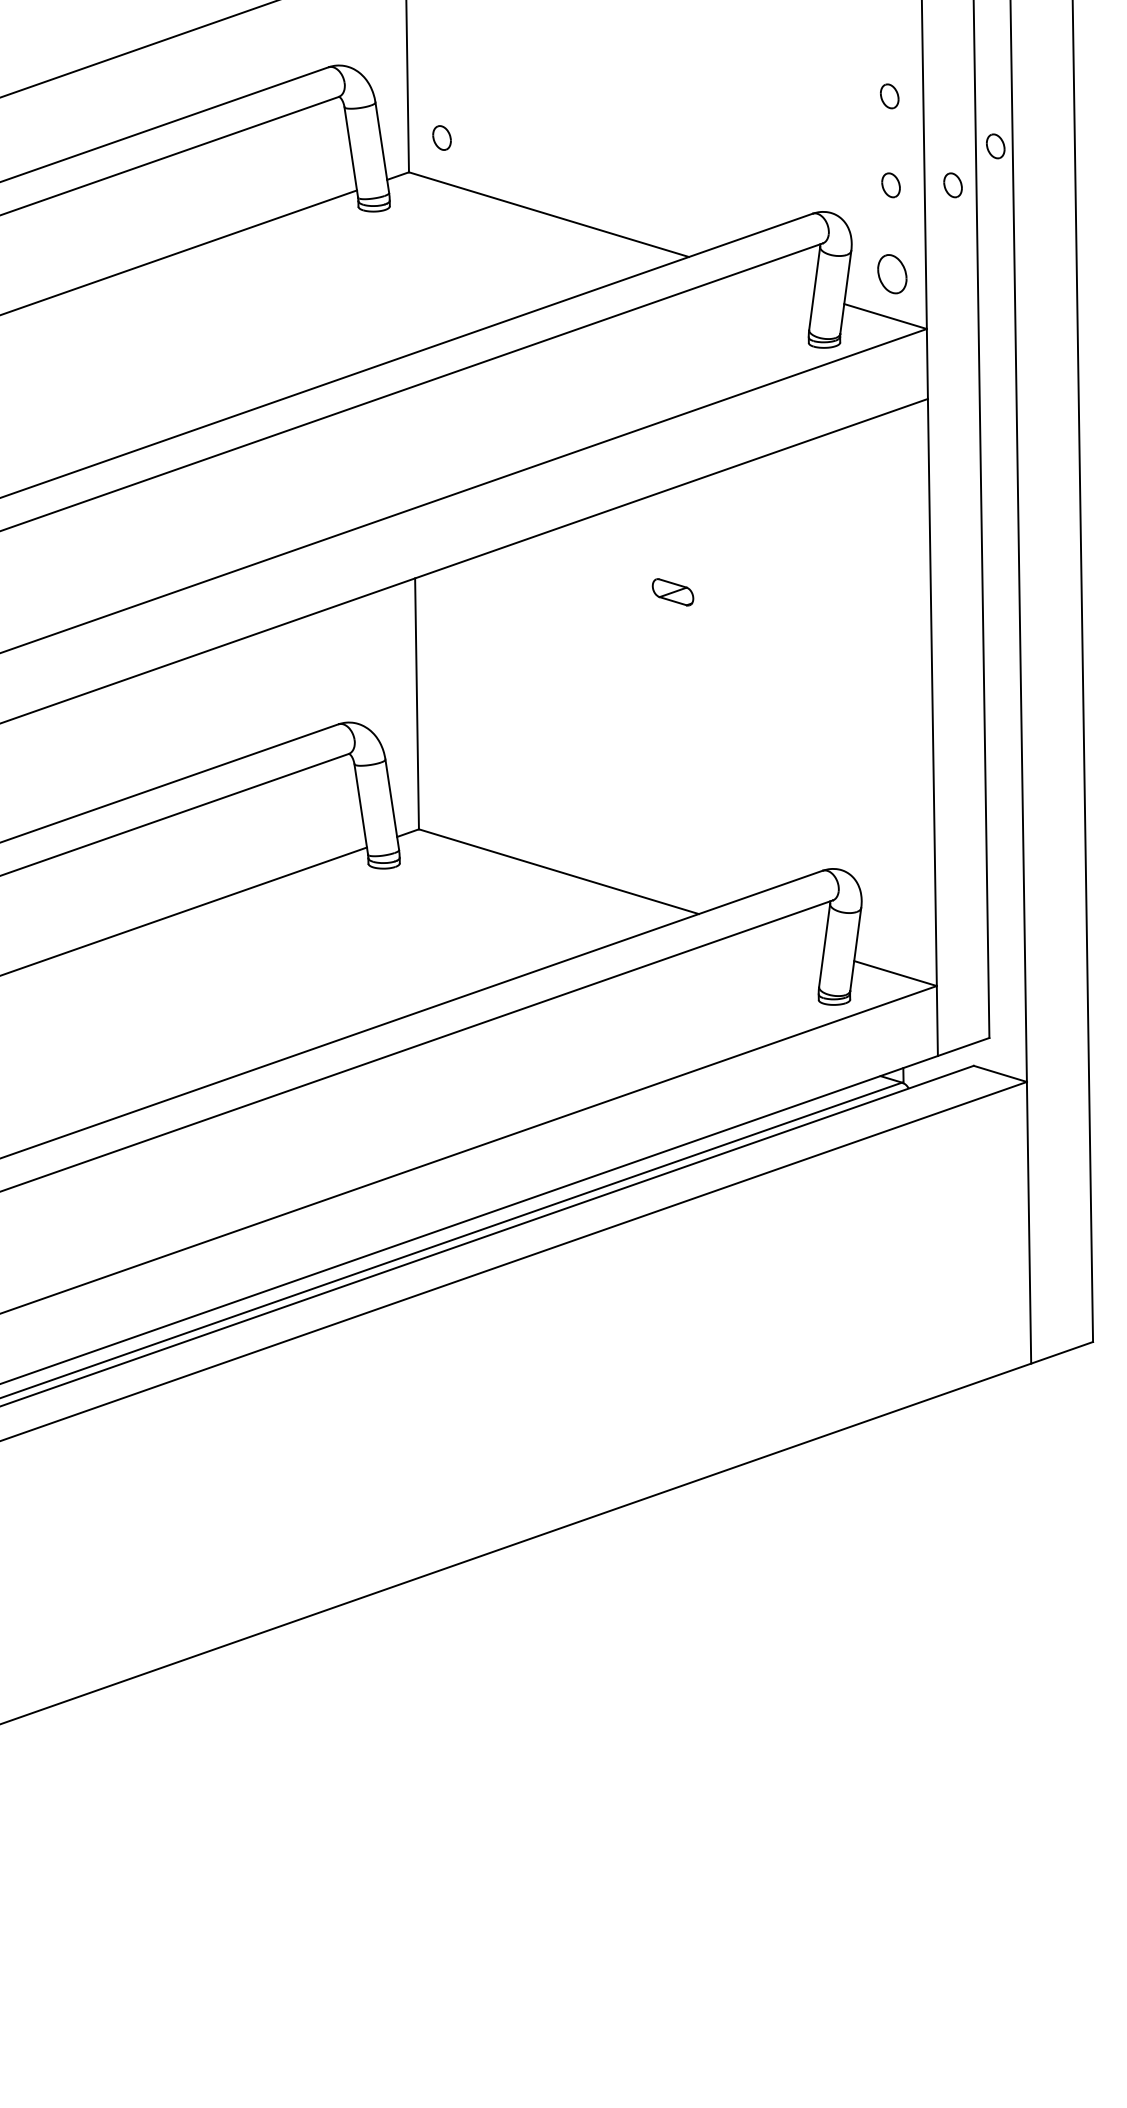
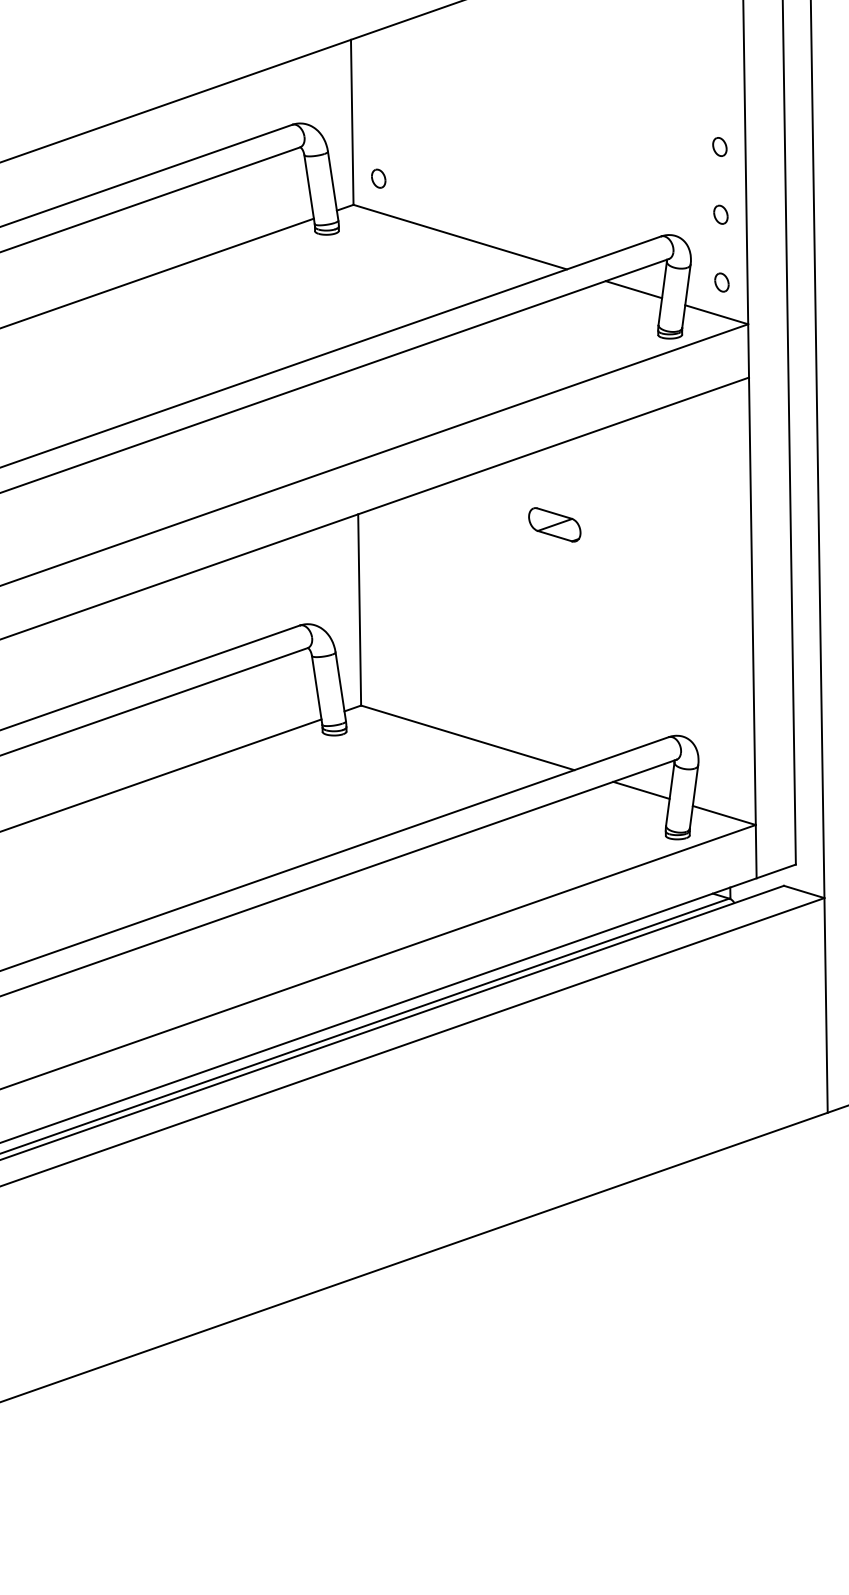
part: (995, 146) -> (800, 185), removed
part: (952, 185) -> (767, 214), removed
part: (892, 274) -> (722, 282), size x0.62
line: (776, 283) -> (633, 289), added
part: (672, 592) -> (554, 525), size x1.67
line: (786, 940) -> (641, 790), added

